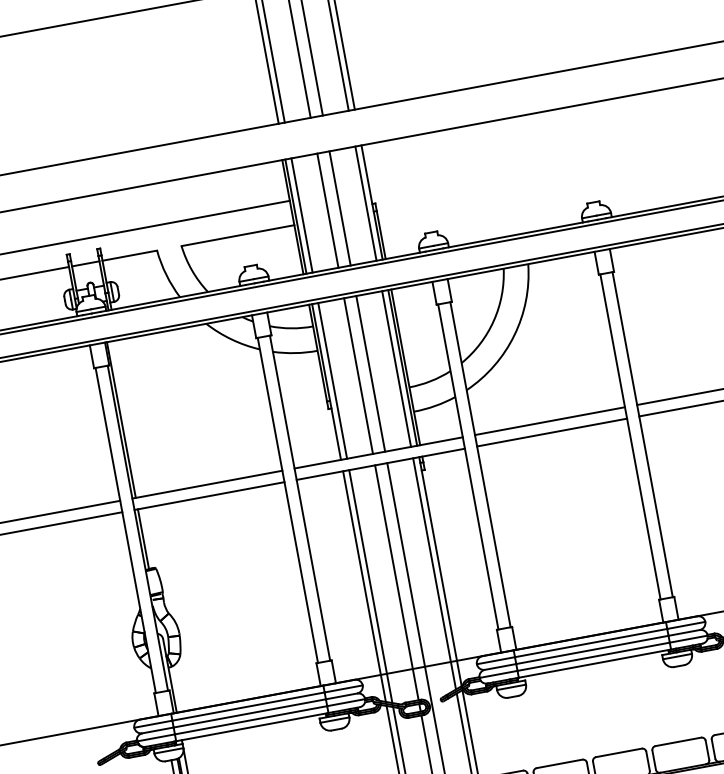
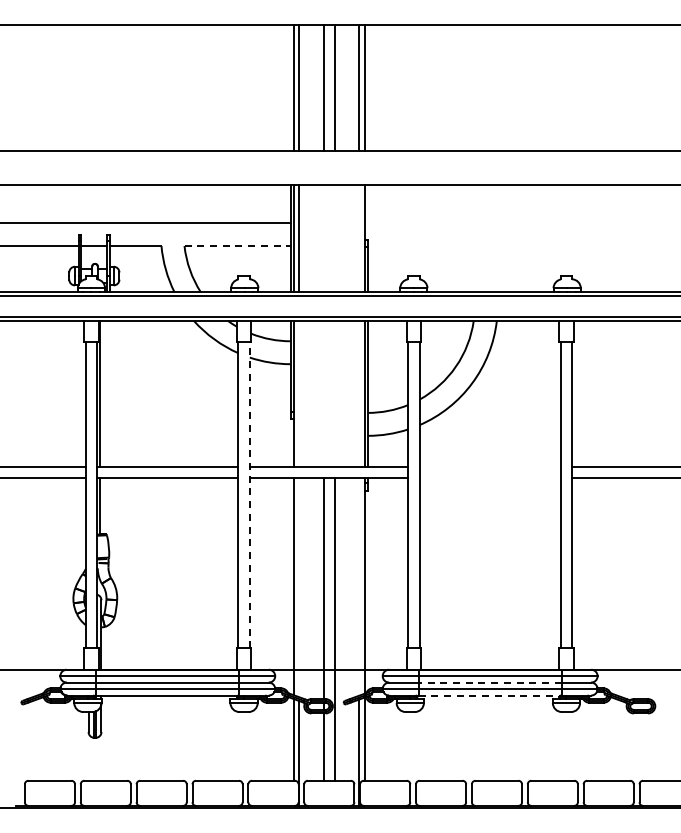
line: (366, 203) -> (359, 238), removed
line: (340, 208) -> (335, 238), removed
line: (327, 210) -> (323, 238), removed
line: (238, 234) -> (238, 245), solid -> dashed
line: (396, 368) -> (359, 393), removed
line: (371, 373) -> (335, 393), removed
line: (358, 375) -> (323, 393), removed
line: (332, 380) -> (299, 393), removed
line: (549, 421) -> (489, 467), removed
line: (551, 433) -> (489, 478), removed
line: (299, 498) -> (249, 495), solid -> dashed
line: (434, 573) -> (359, 586), removed
line: (371, 586) -> (299, 587), removed
line: (592, 649) -> (490, 682), solid -> dashed
line: (595, 663) -> (490, 695), solid -> dashed

